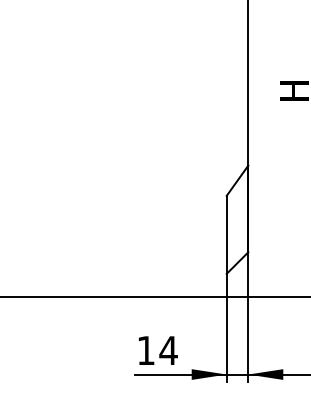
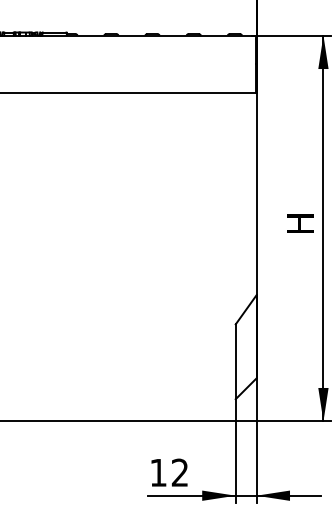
text: (168, 350) -> (179, 472), 14 -> 12

